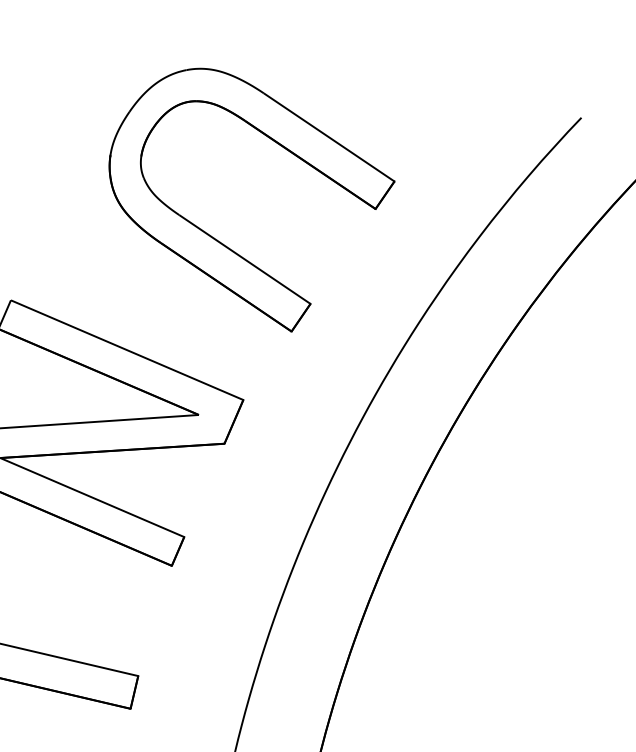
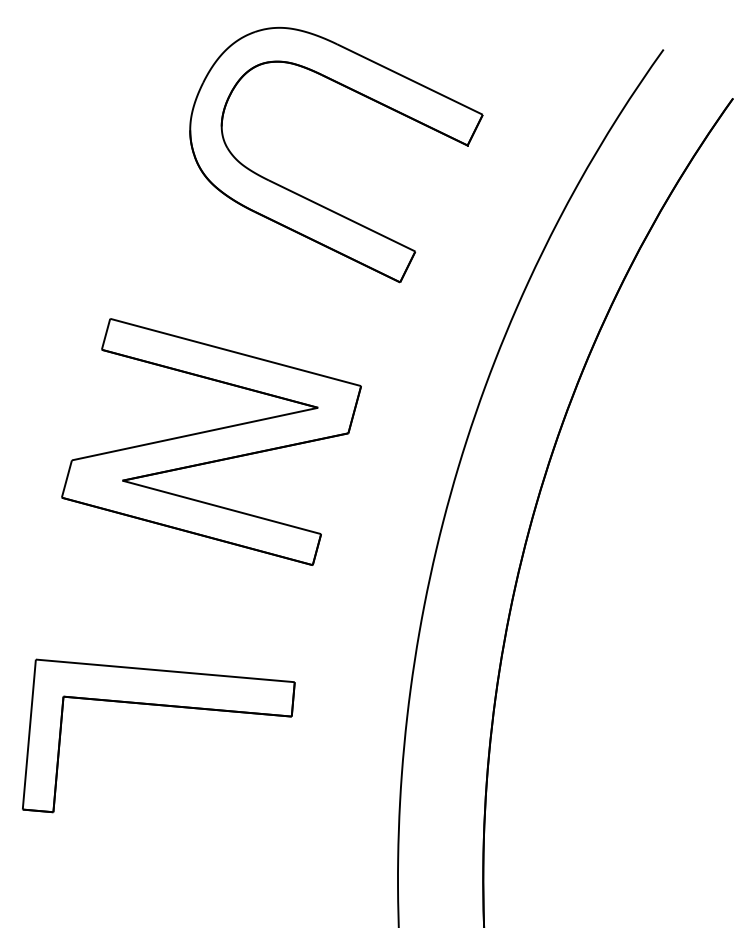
part: (224, 244) -> (319, 203), moved

